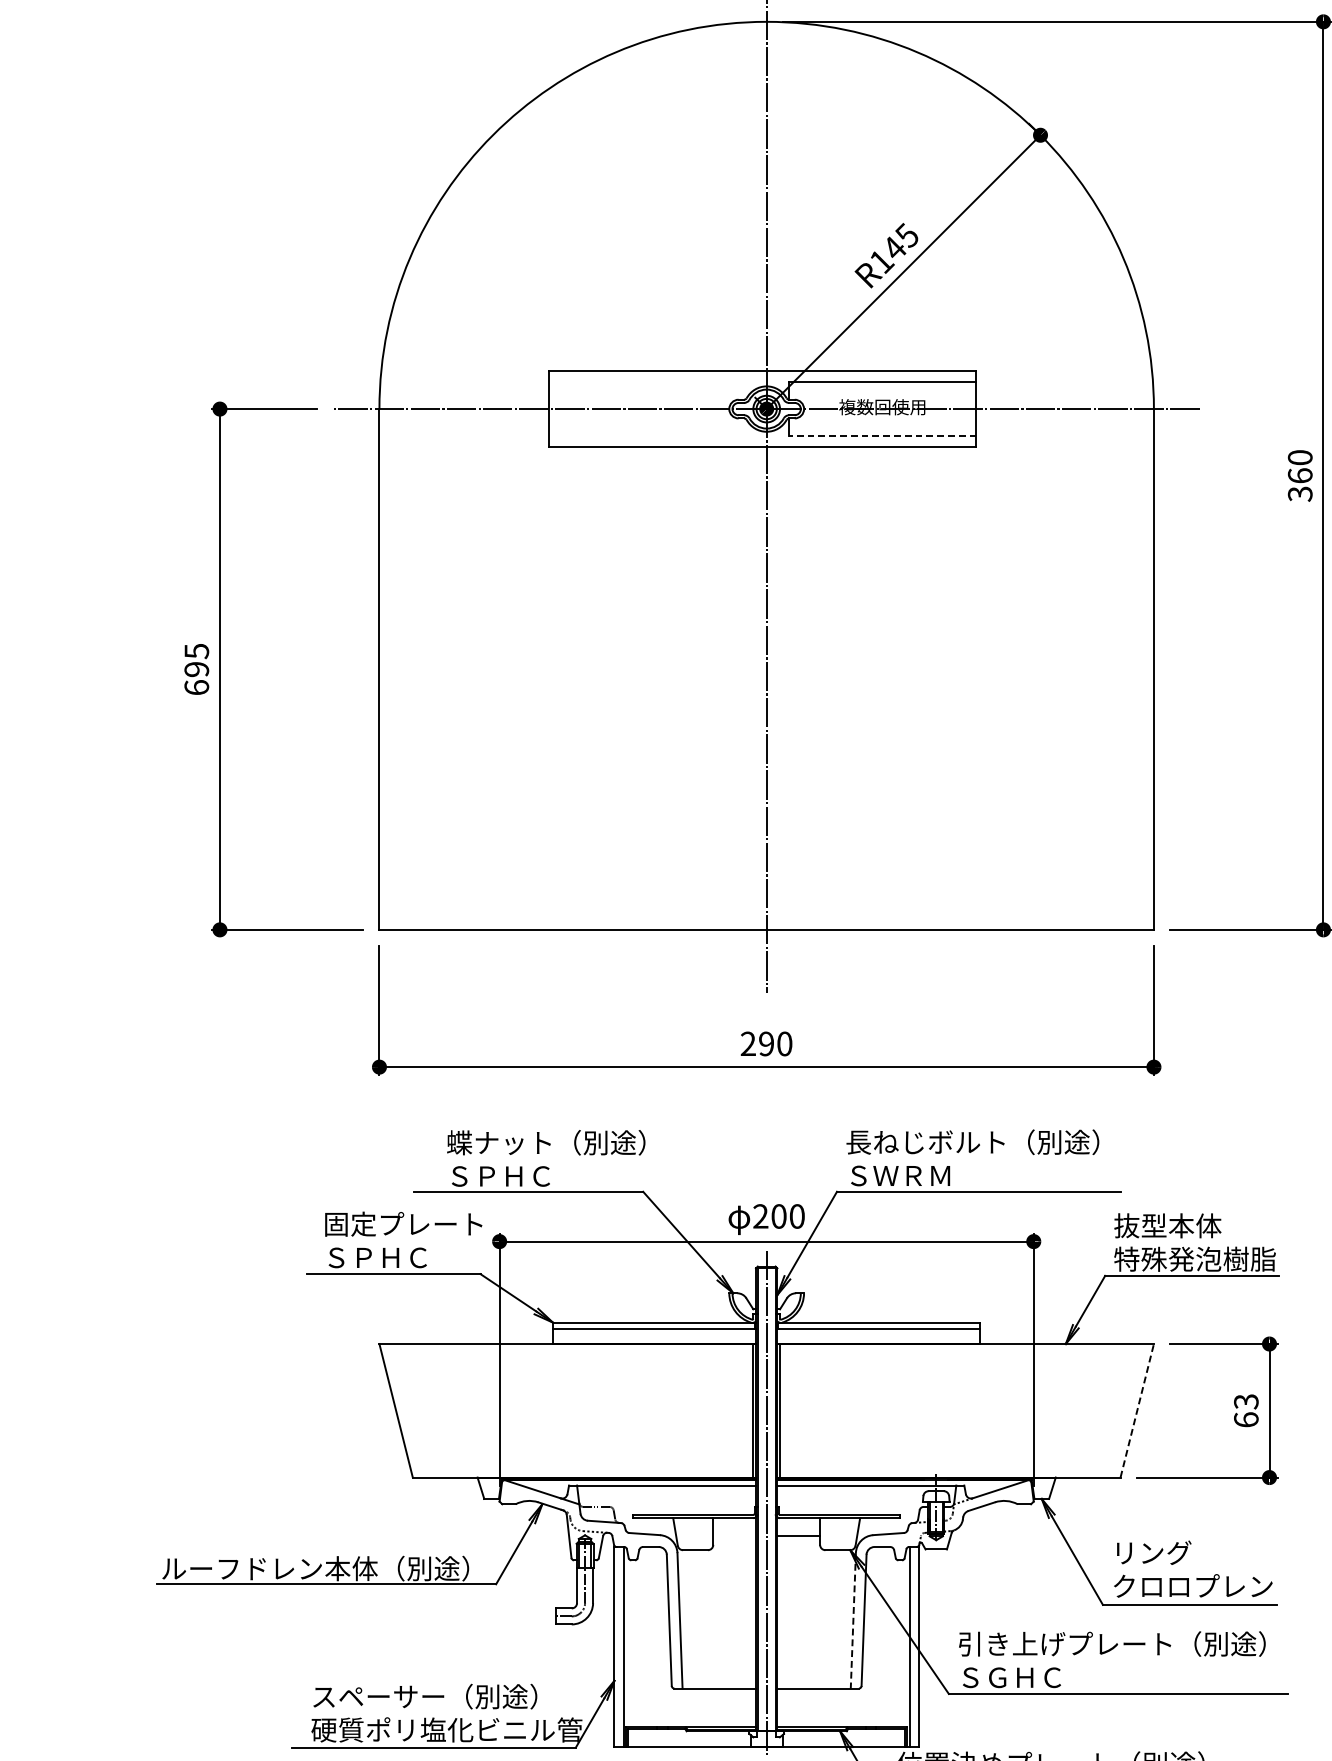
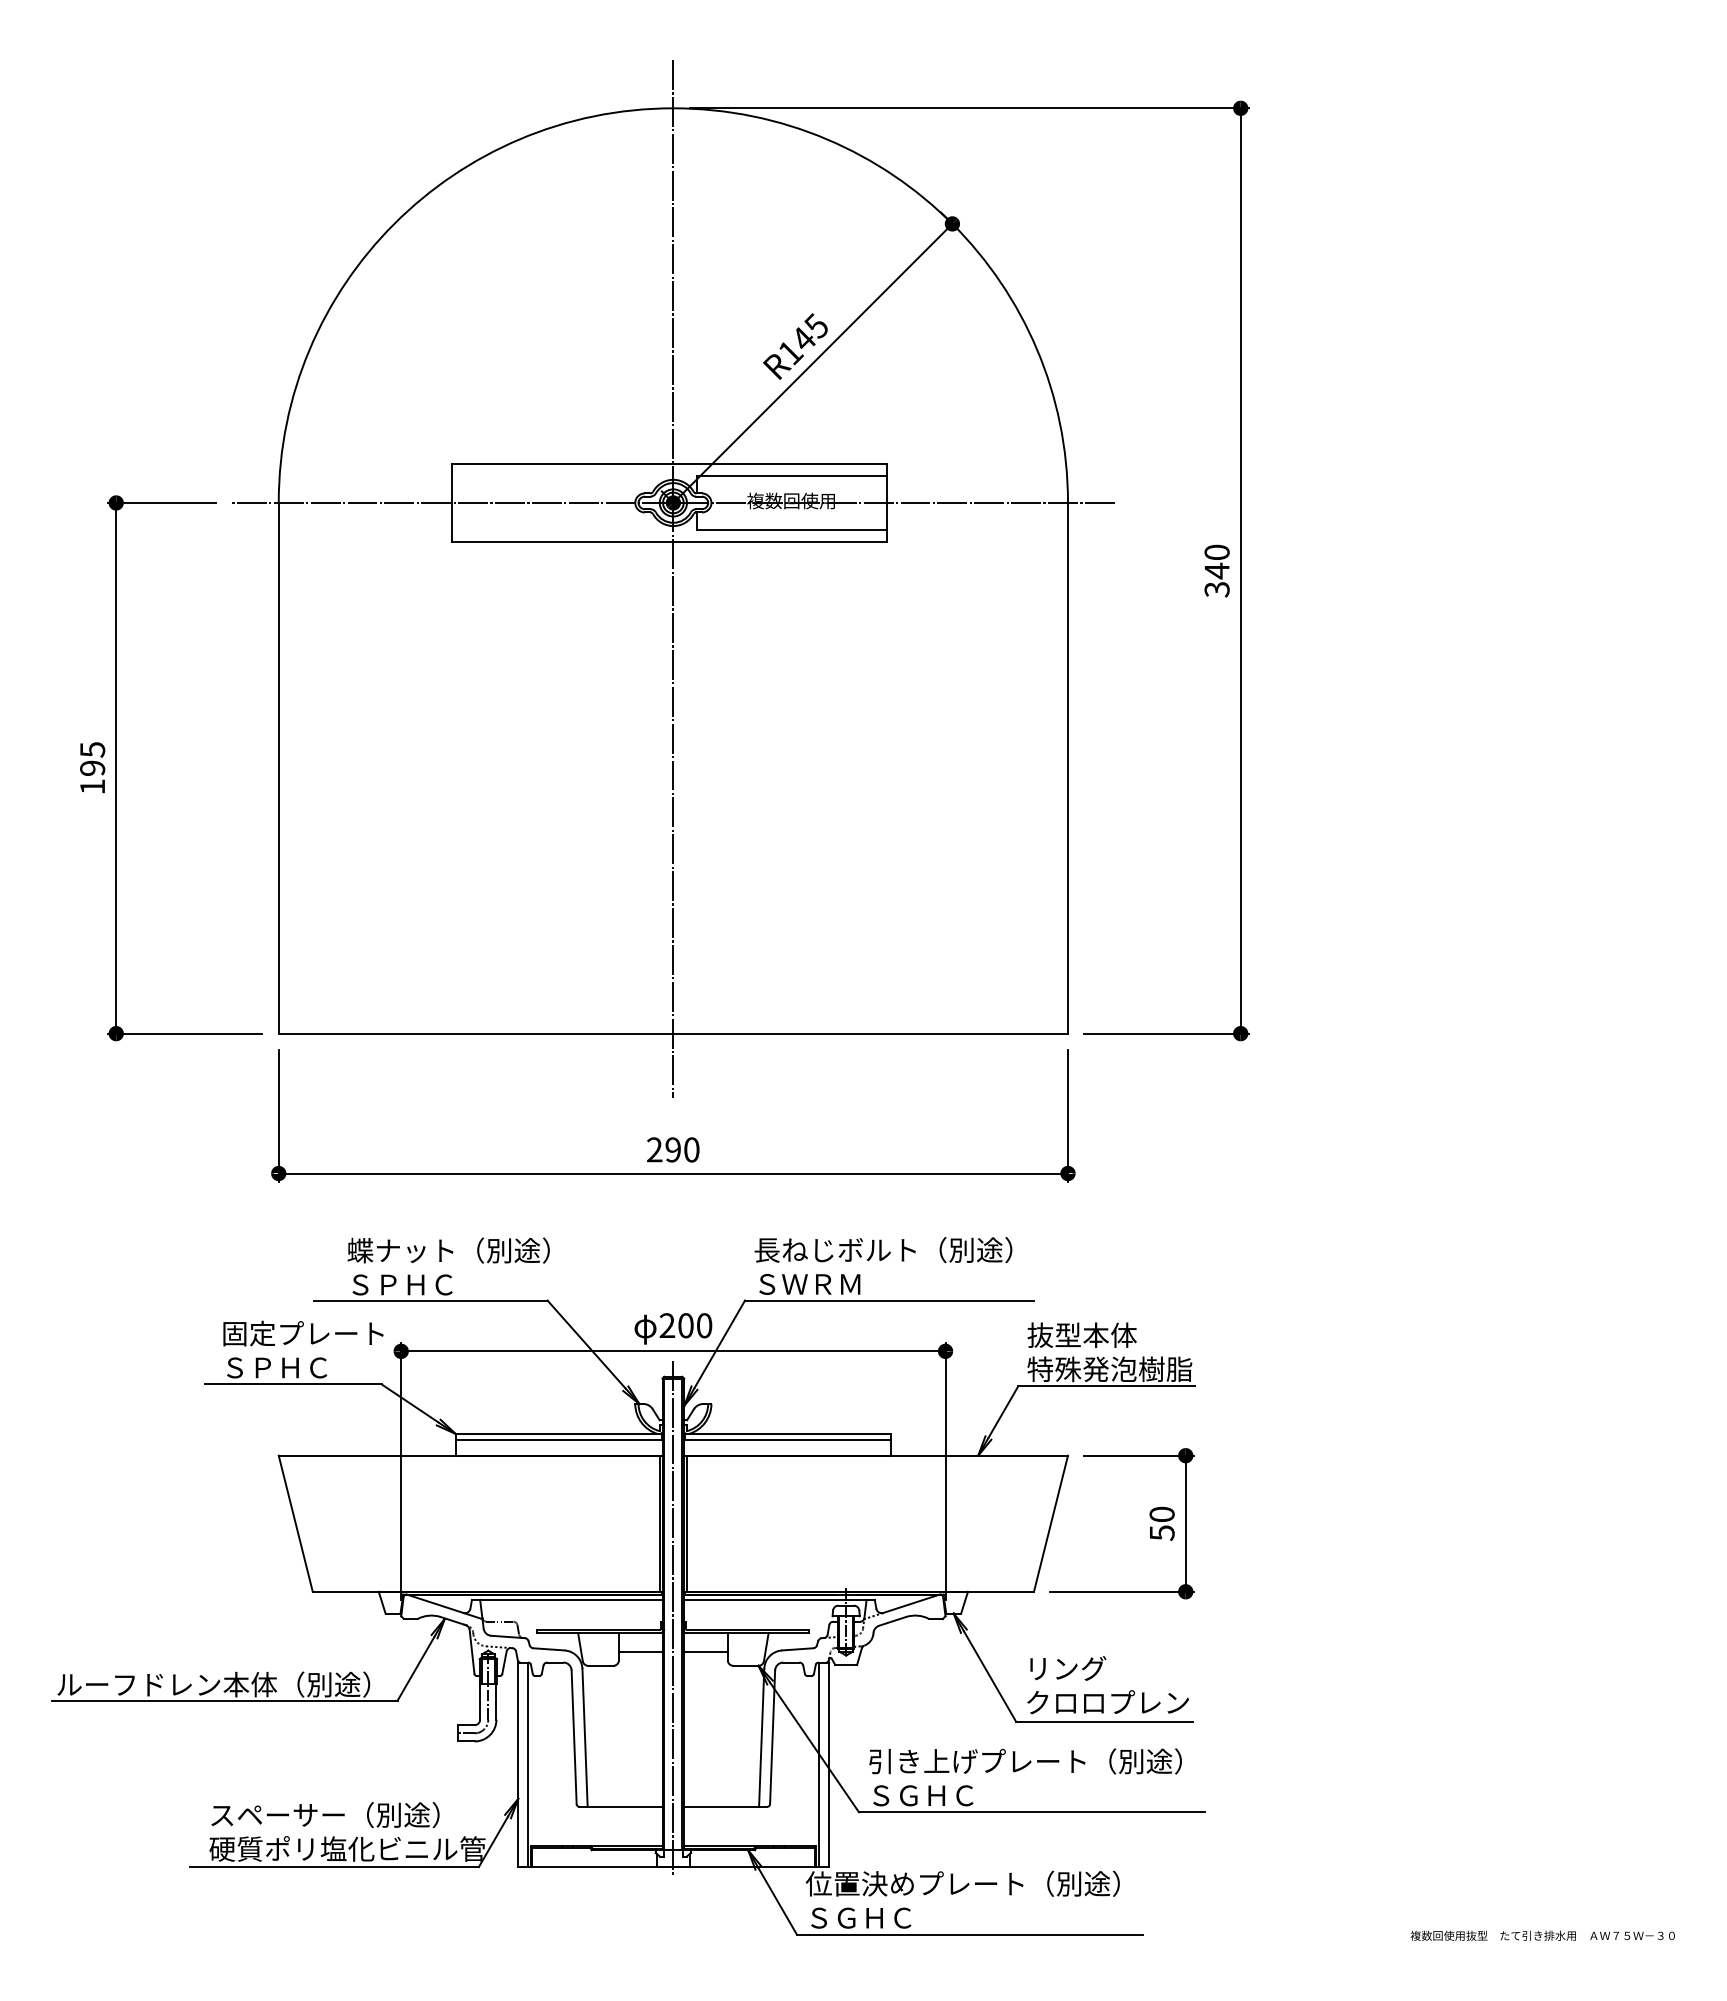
line: (882, 436) -> (791, 530), dashed -> solid
text: (1299, 475) -> (1216, 570), 360 -> 340
text: (196, 687) -> (92, 786), 695 -> 195
line: (1137, 1410) -> (1051, 1523), dashed -> solid
text: (1245, 1410) -> (1161, 1523), 63 -> 50
line: (734, 1536) -> (640, 1651), added
line: (853, 1621) -> (761, 1738), dashed -> solid

